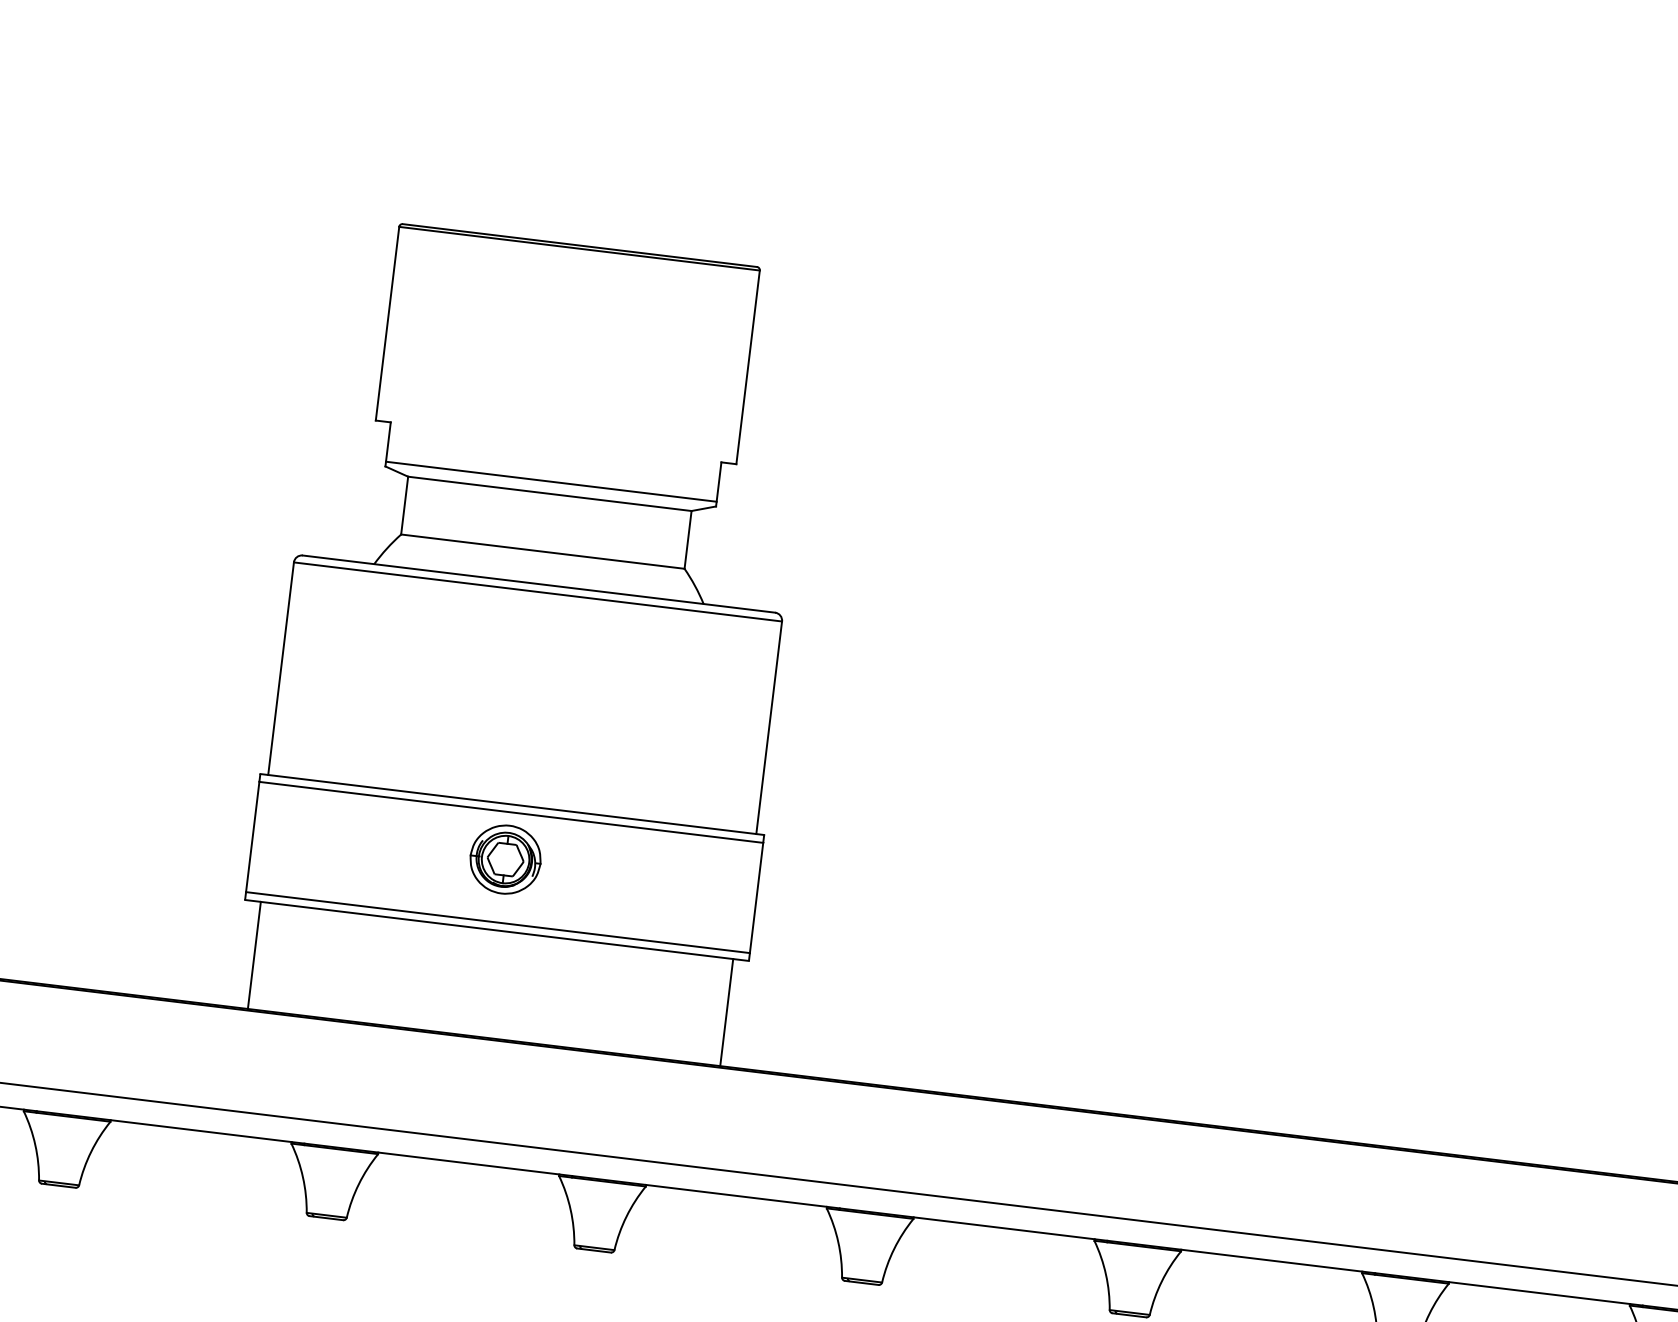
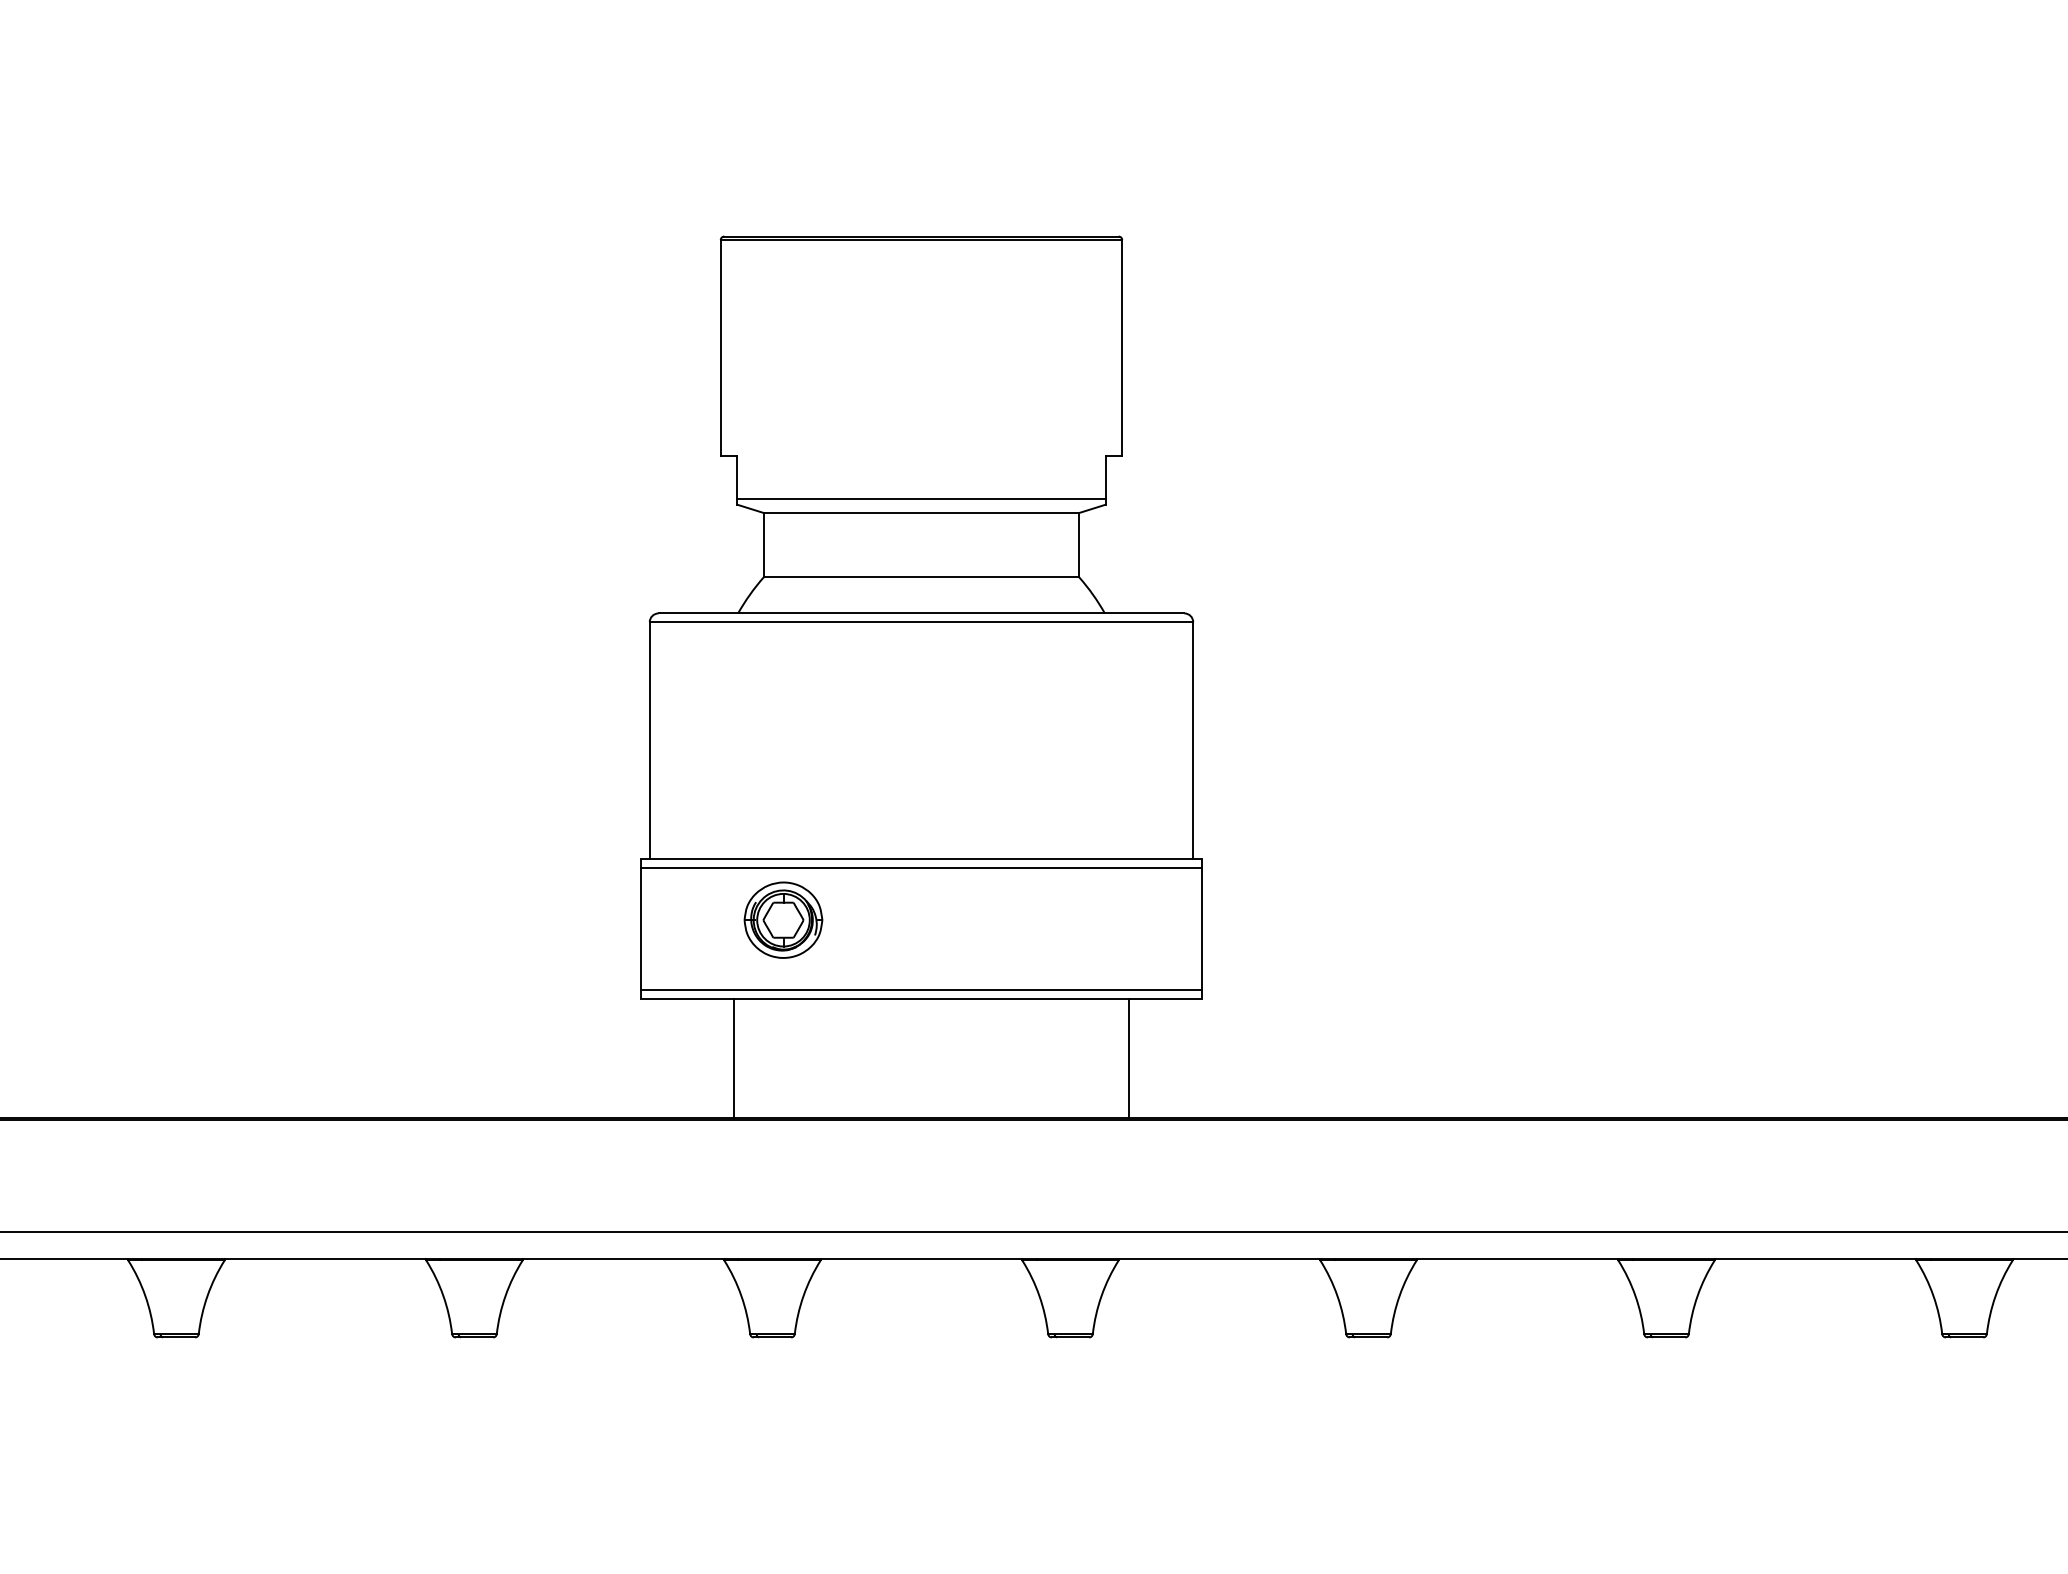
part: (505, 858) -> (783, 919), moved
line: (254, 955) -> (733, 1058), moved
line: (726, 1012) -> (1129, 1058), moved

